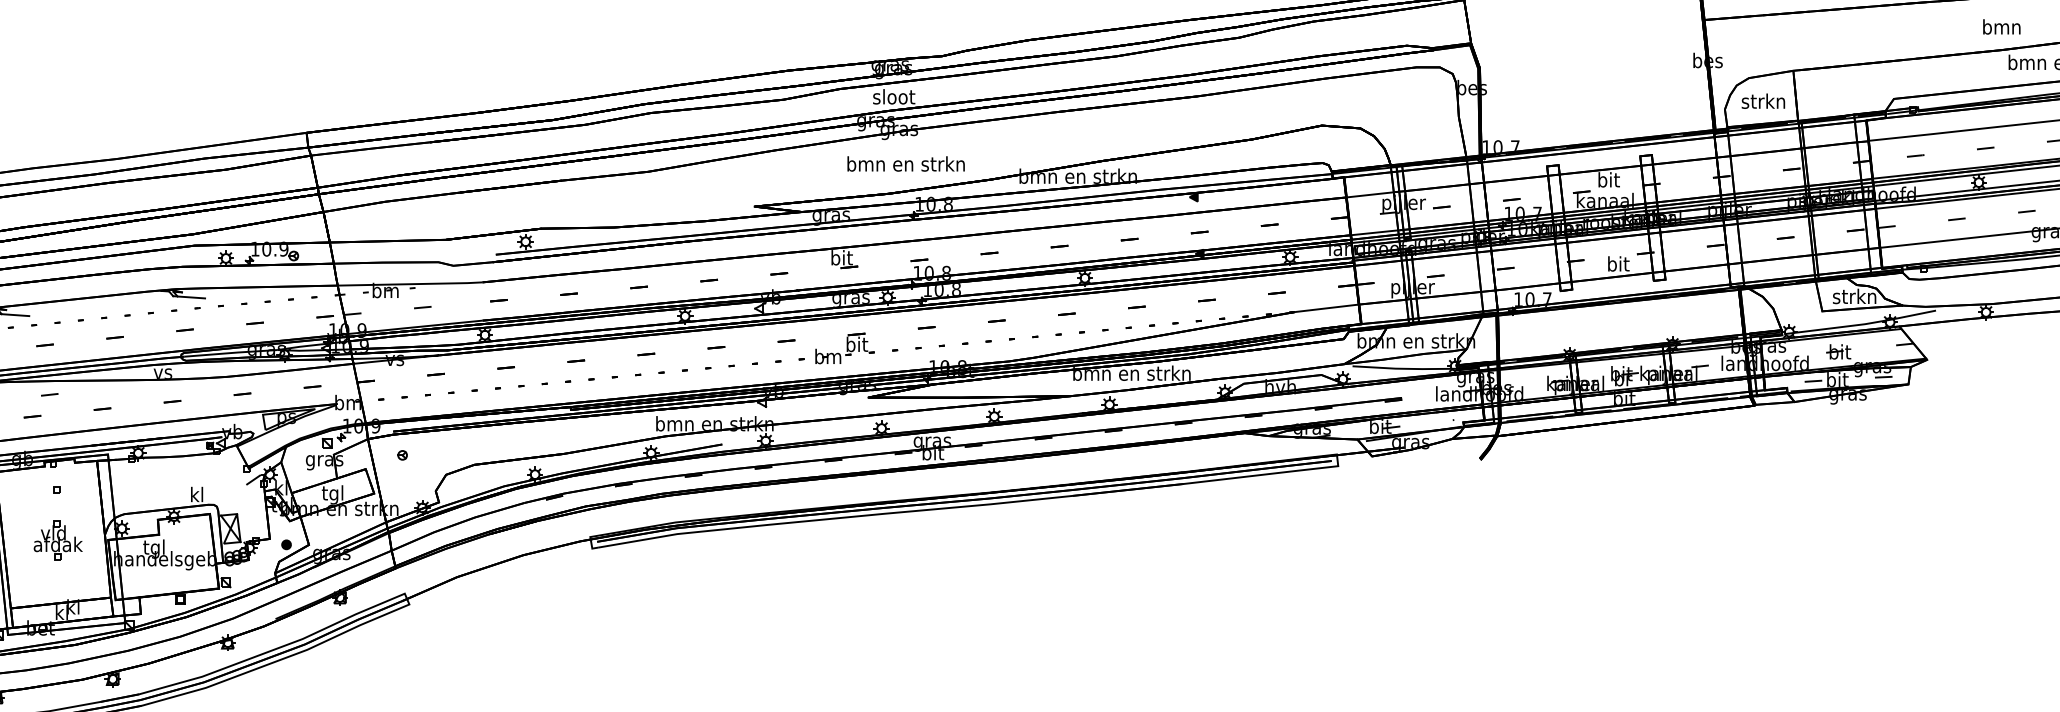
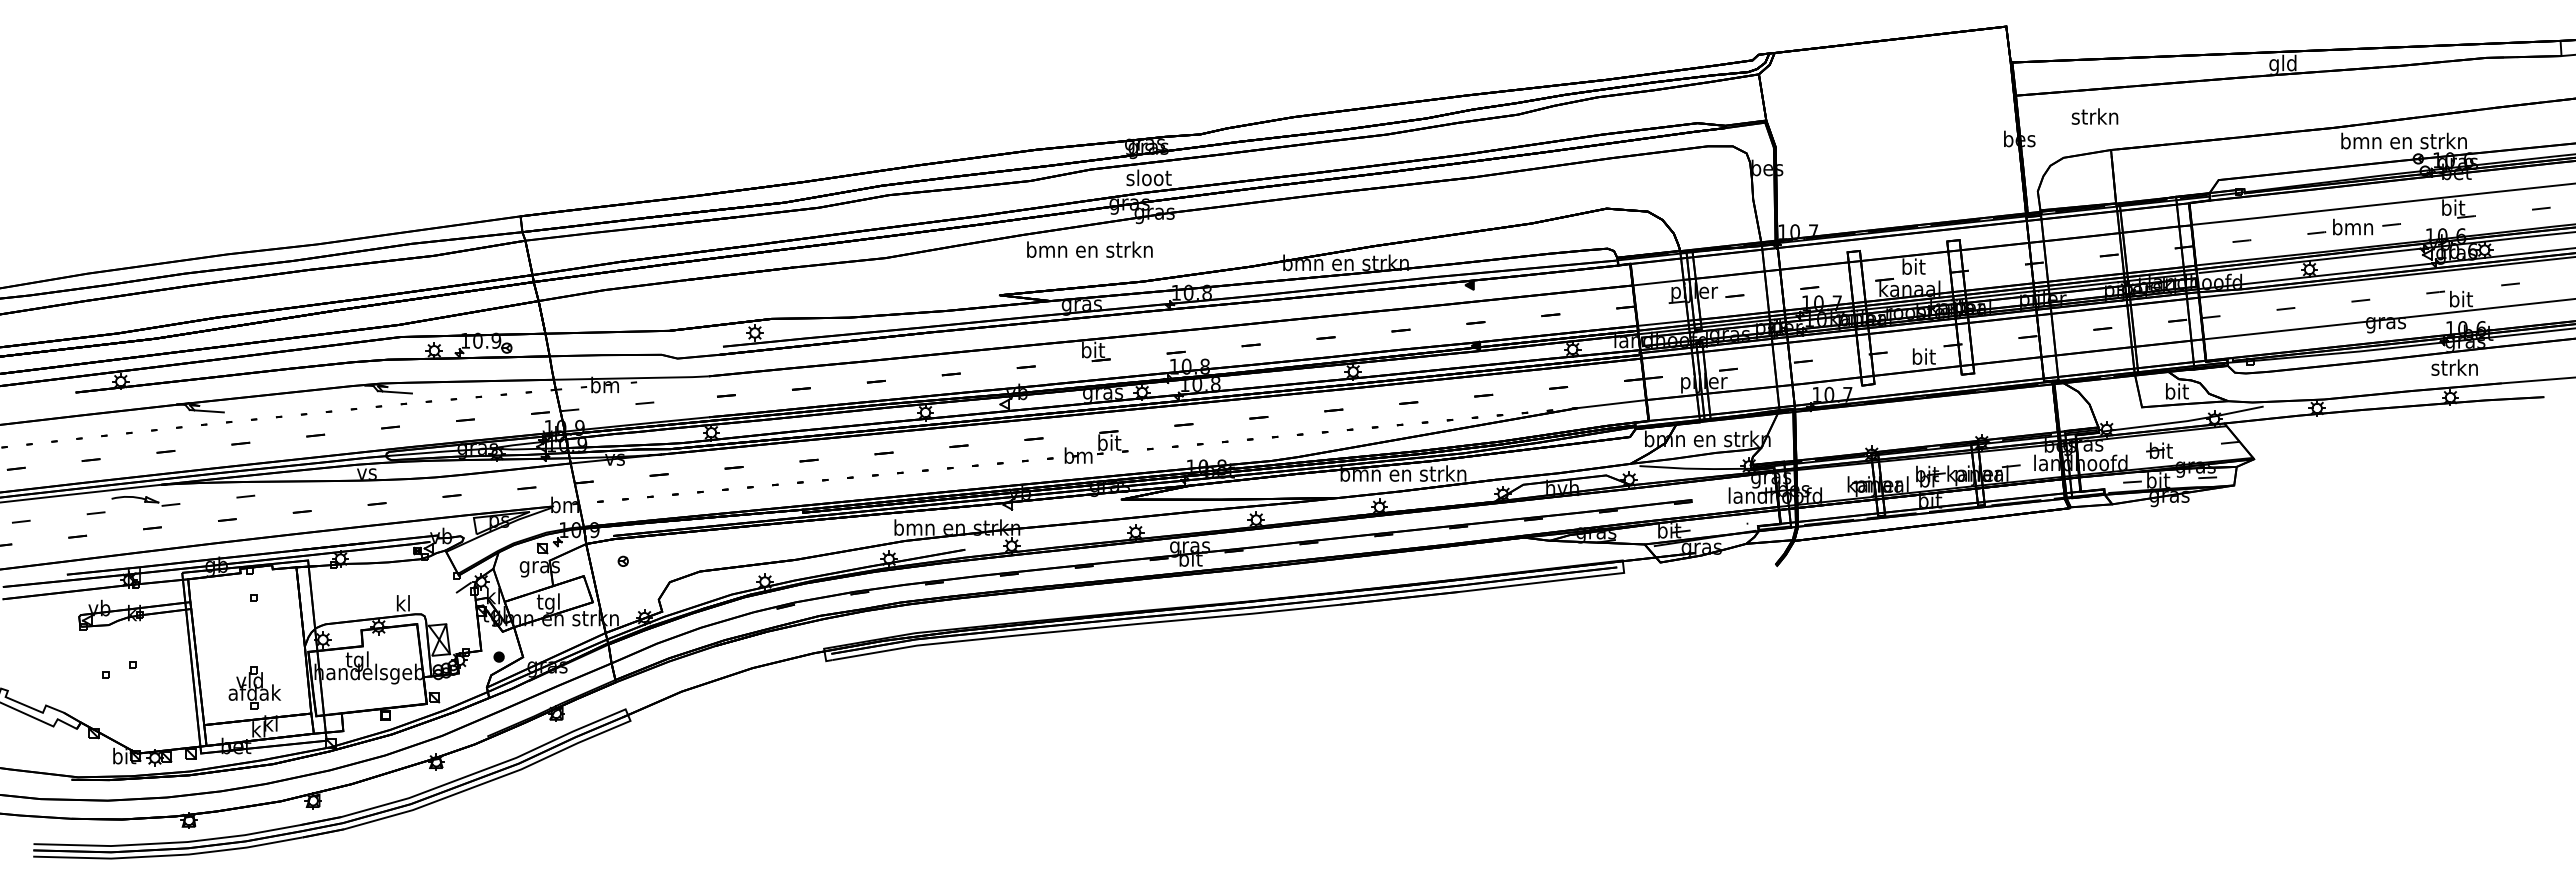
text: (2001, 26) -> (2352, 226), moved
text: (1762, 101) -> (2094, 116), moved
text: (905, 163) -> (1089, 249), moved
text: (1854, 296) -> (2176, 391), strkn -> bit
part: (57, 539) -> (254, 687), moved

